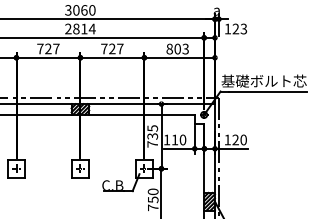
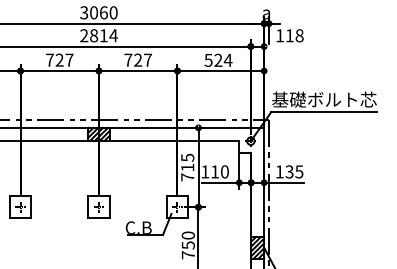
text: (239, 28) -> (294, 35), 123 -> 118
text: (177, 48) -> (218, 59), 803 -> 524
text: (152, 136) -> (187, 167), 735 -> 715
text: (239, 139) -> (294, 171), 120 -> 135

